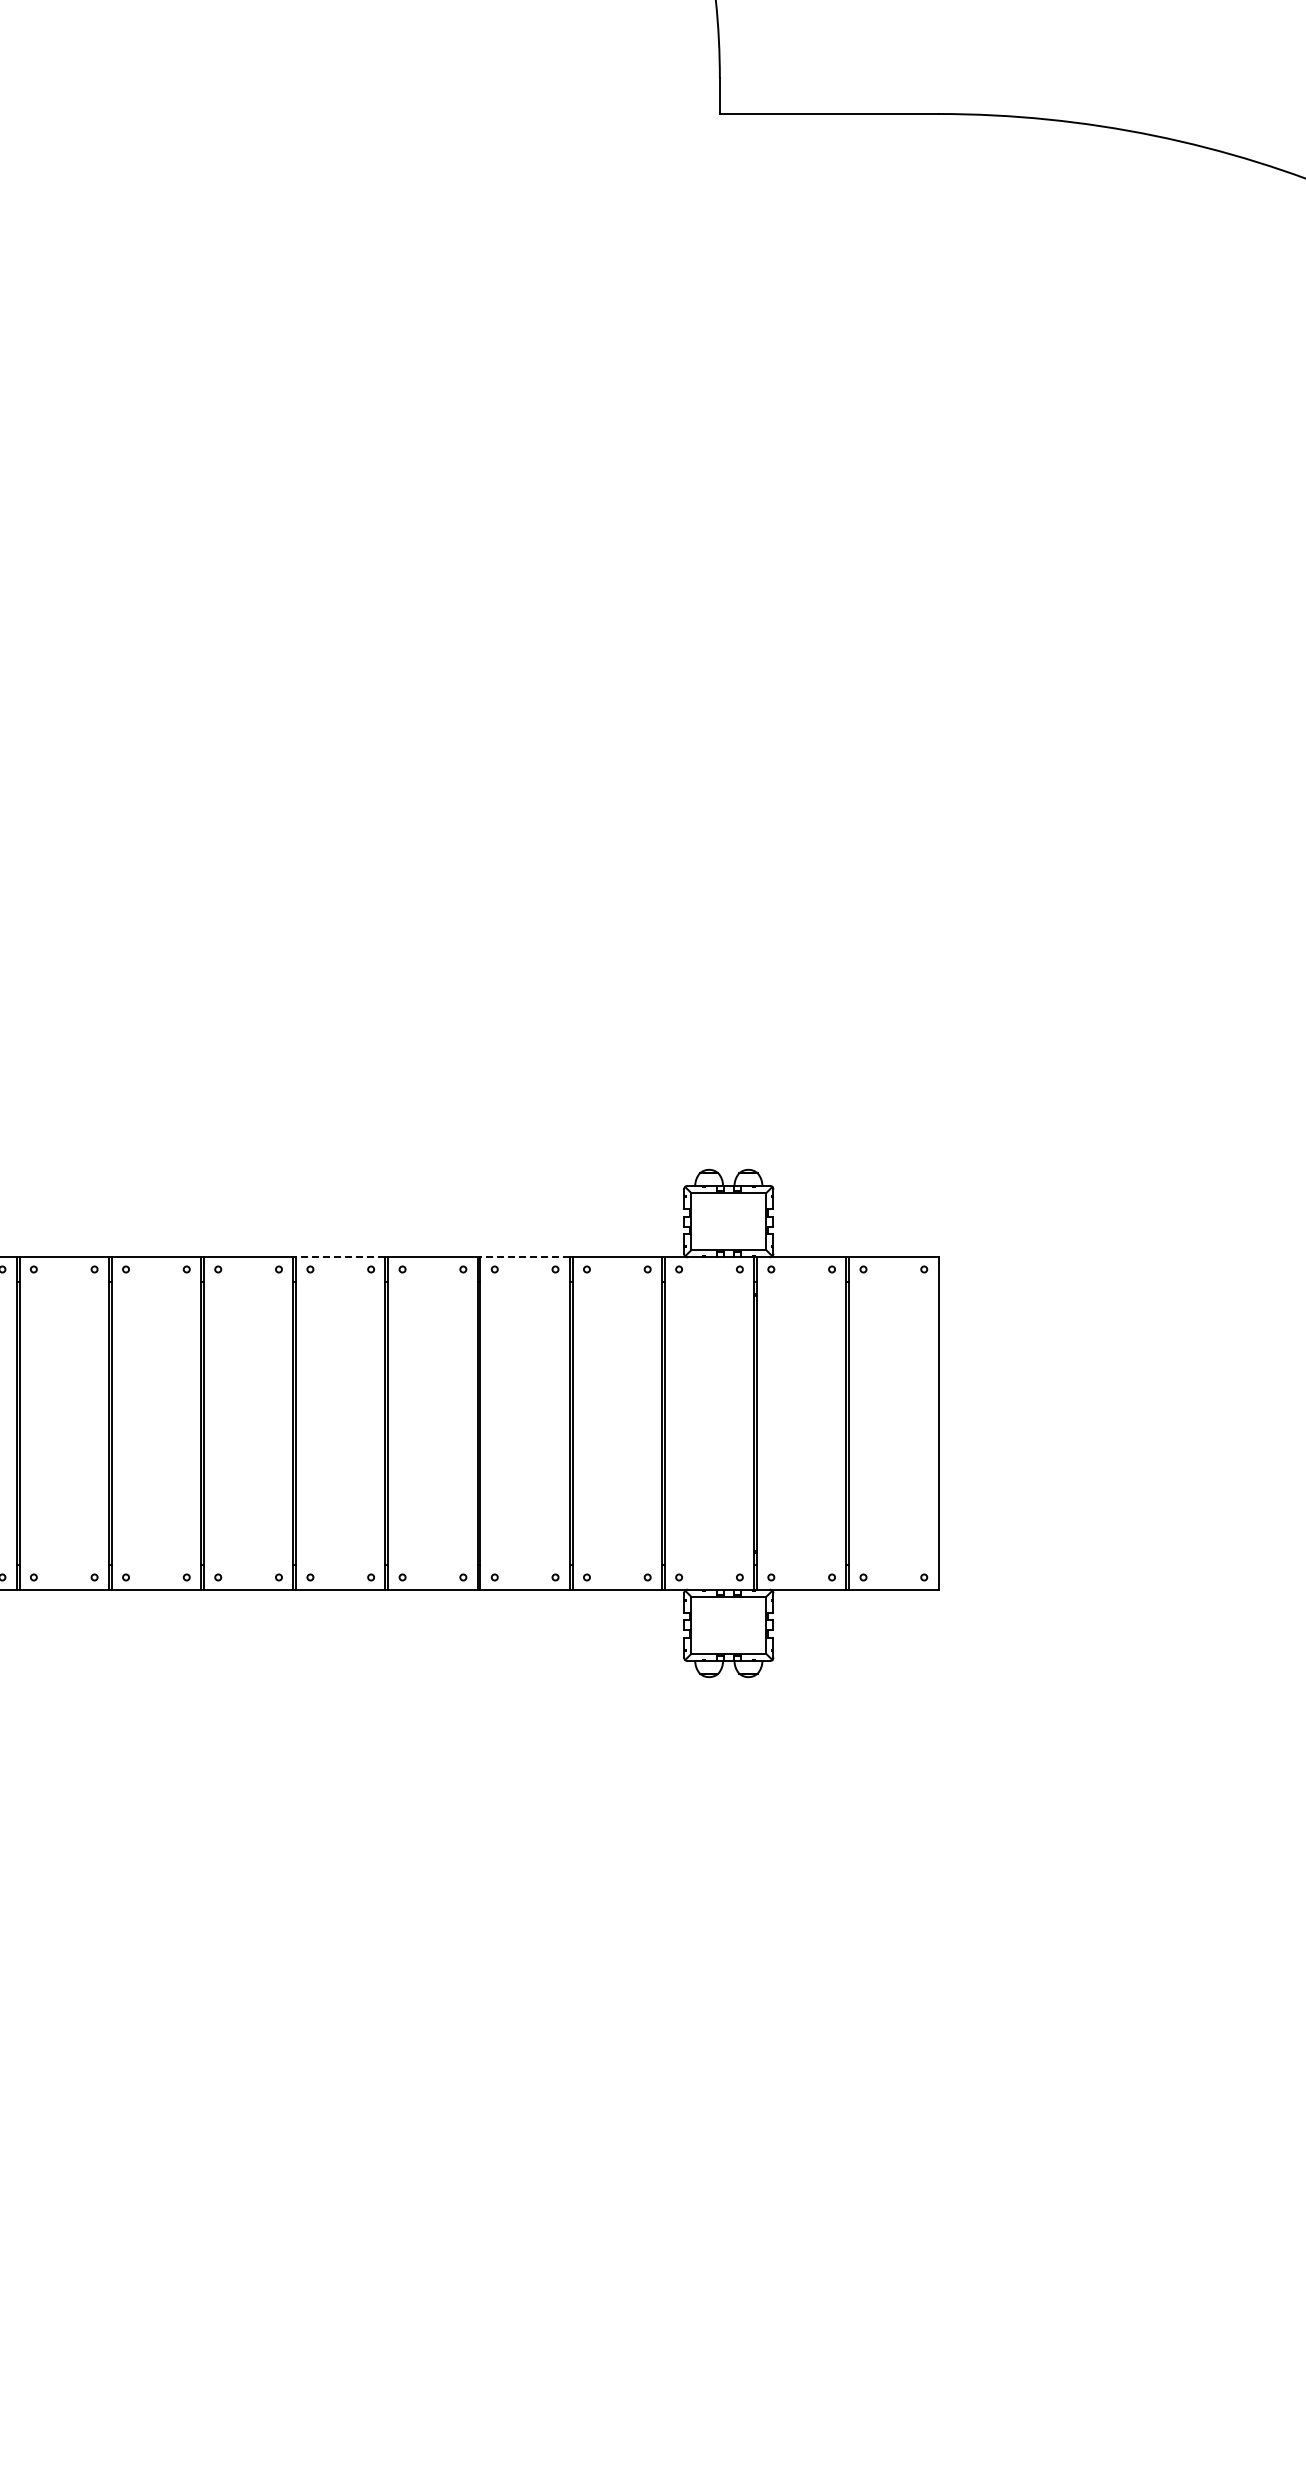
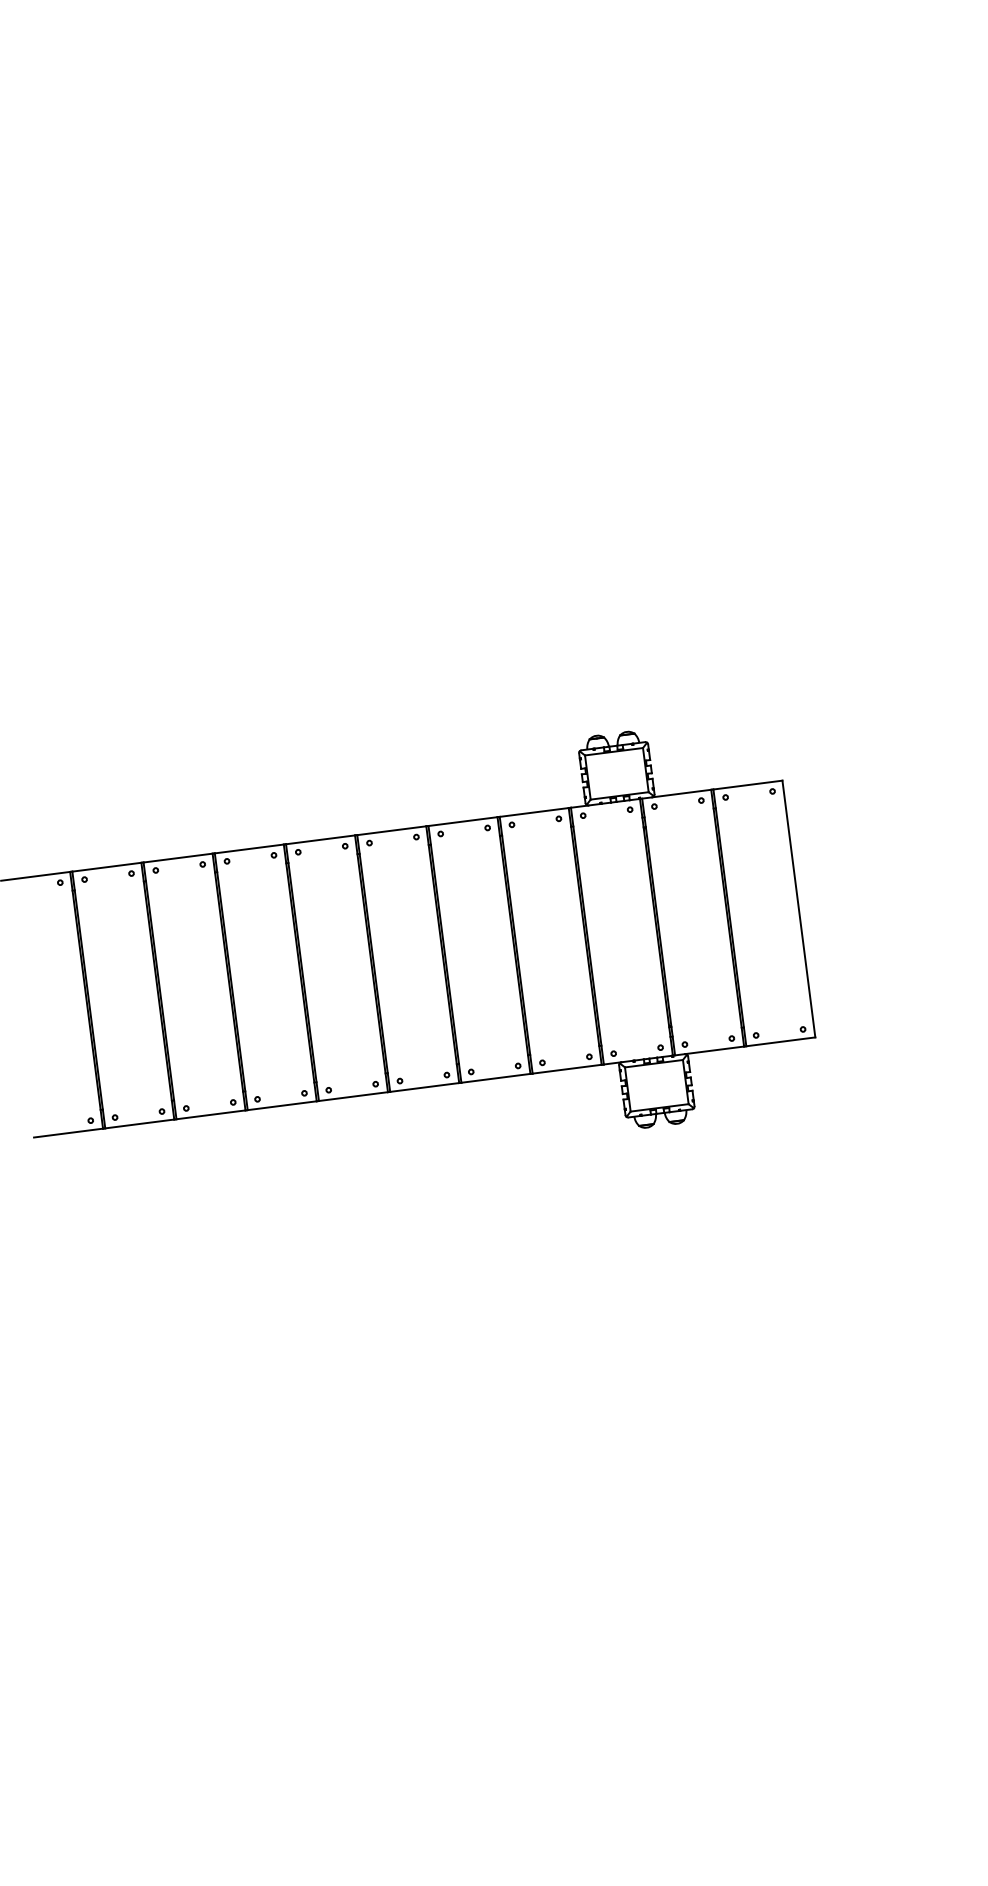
line: (340, 1257) -> (320, 839), dashed -> solid
line: (525, 1257) -> (463, 821), dashed -> solid

